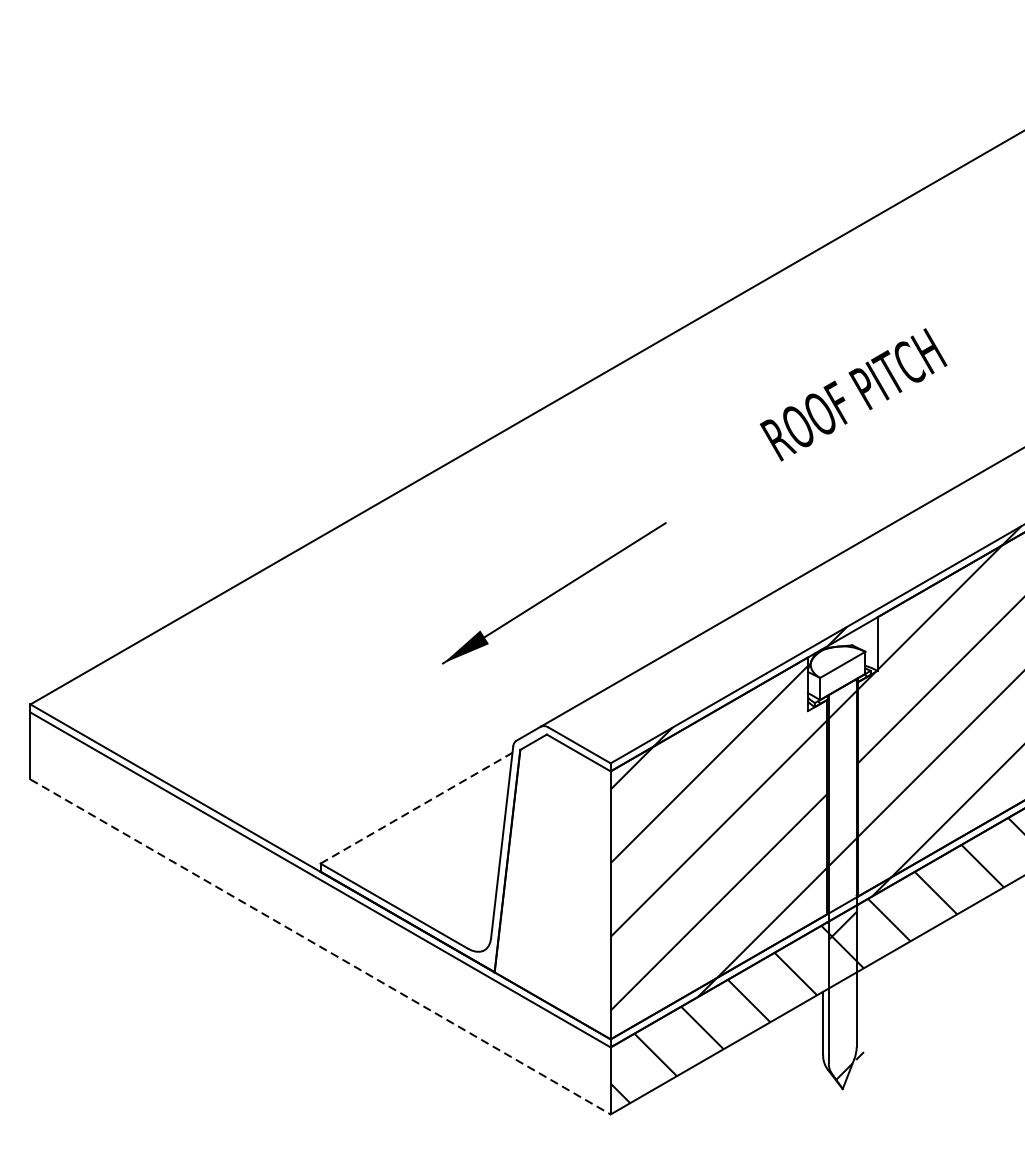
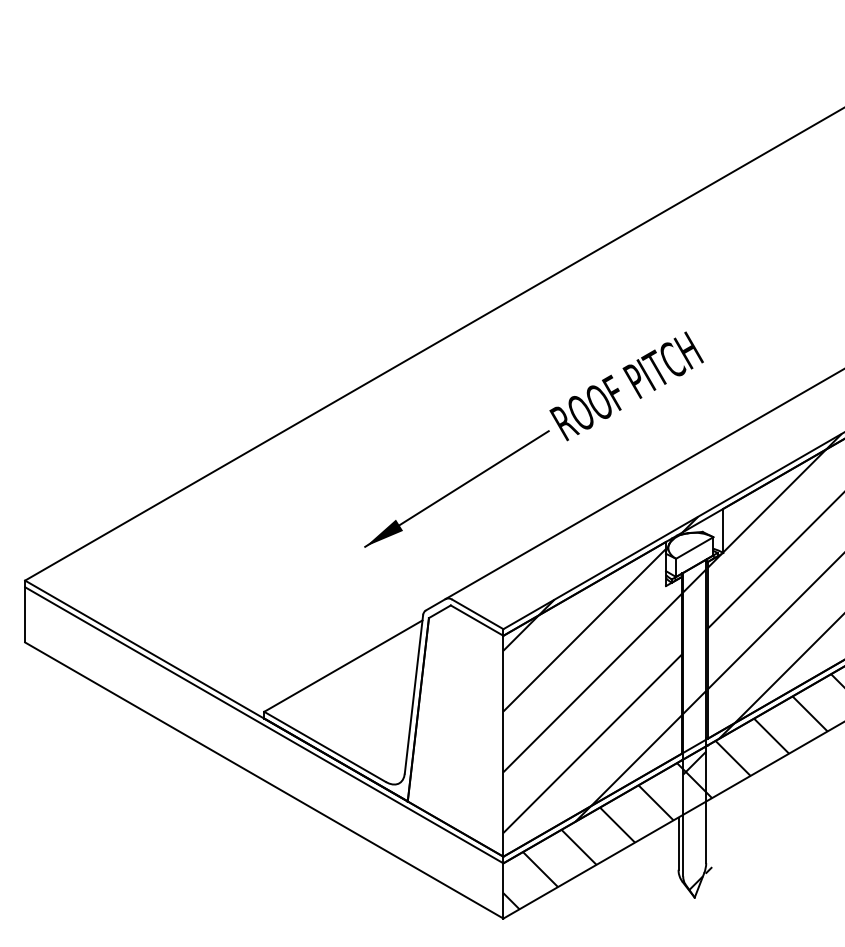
text: (853, 394) -> (626, 386), moved
line: (416, 807) -> (343, 665), dashed -> solid
line: (320, 946) -> (264, 780), dashed -> solid

